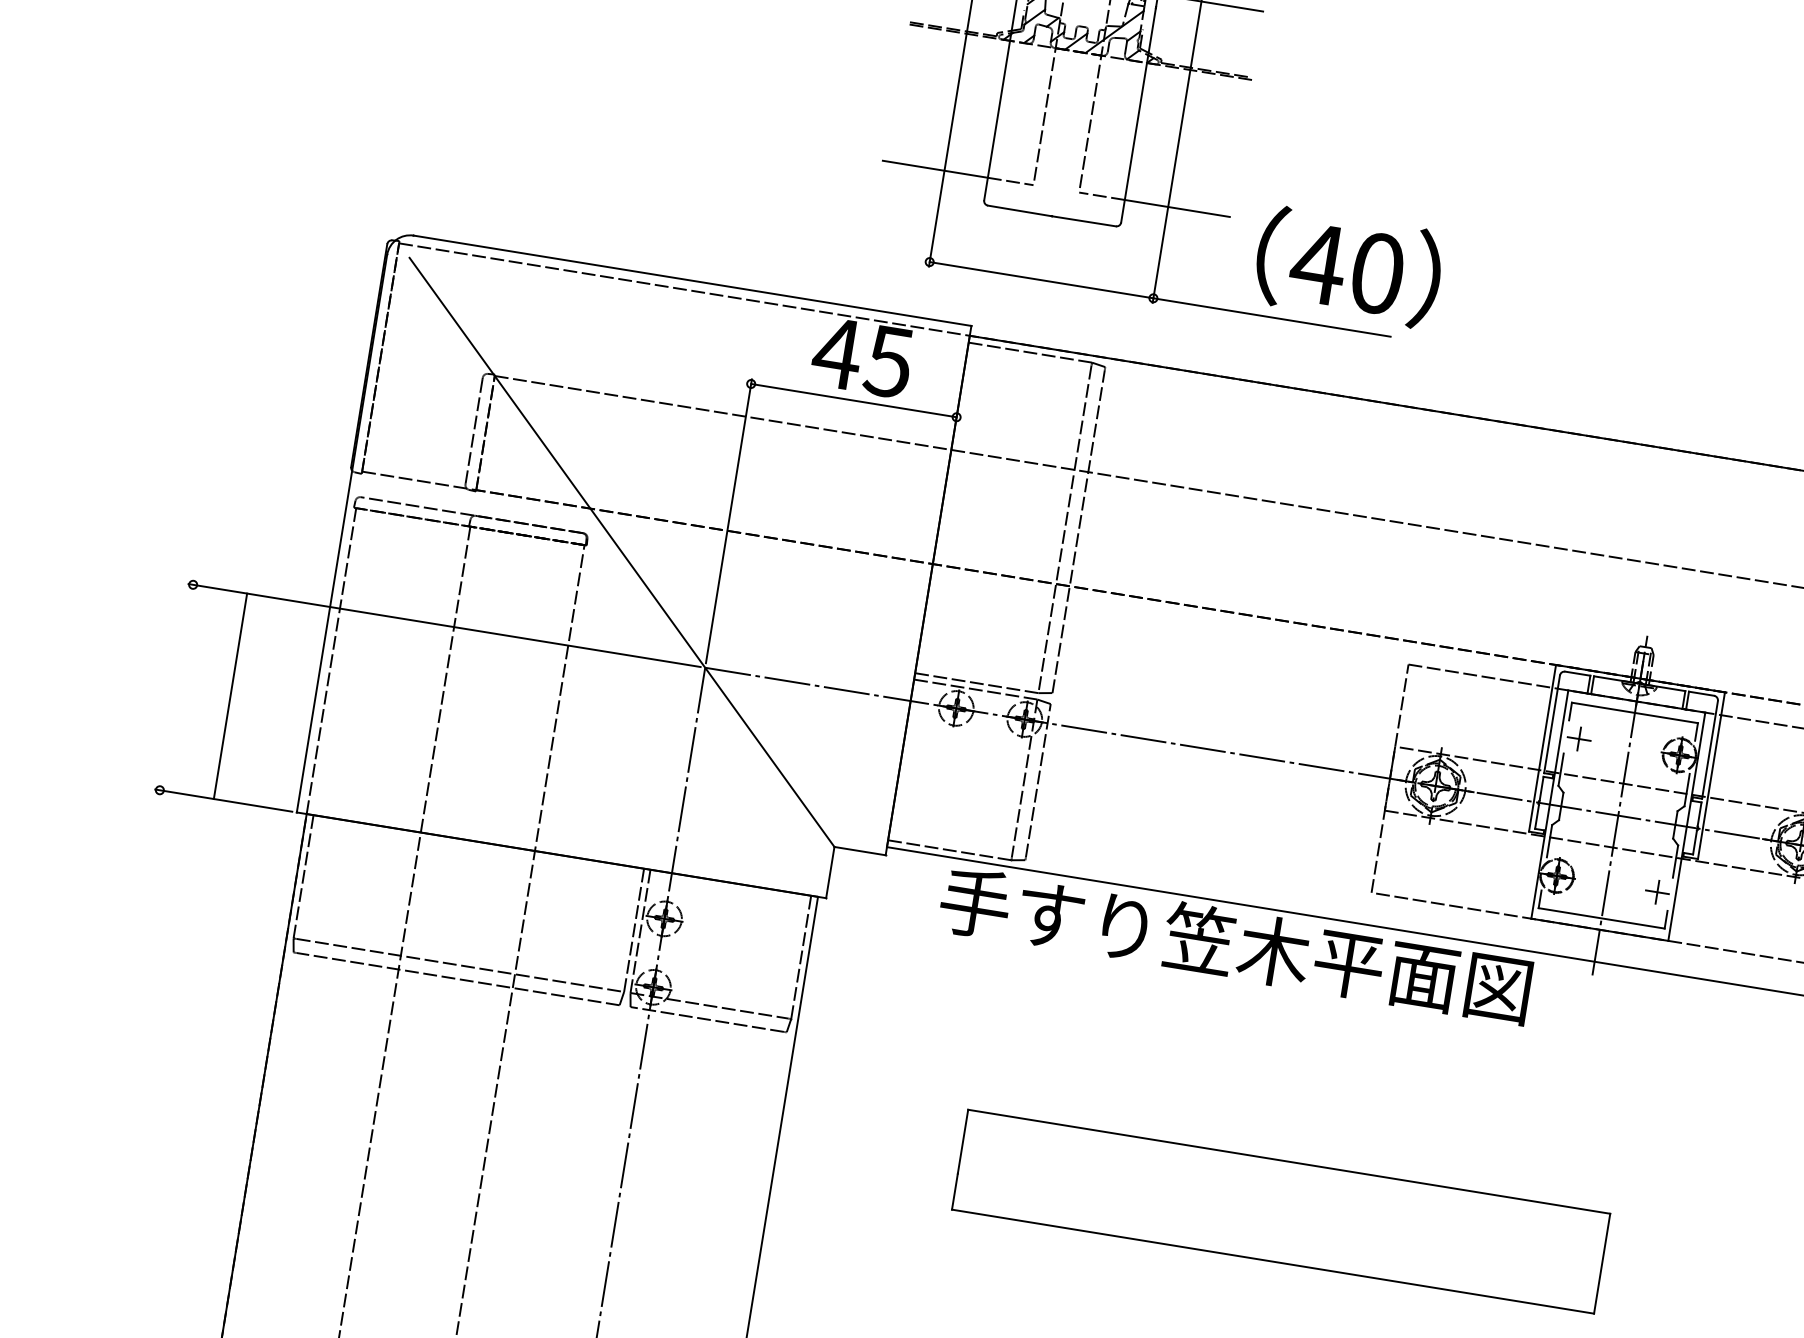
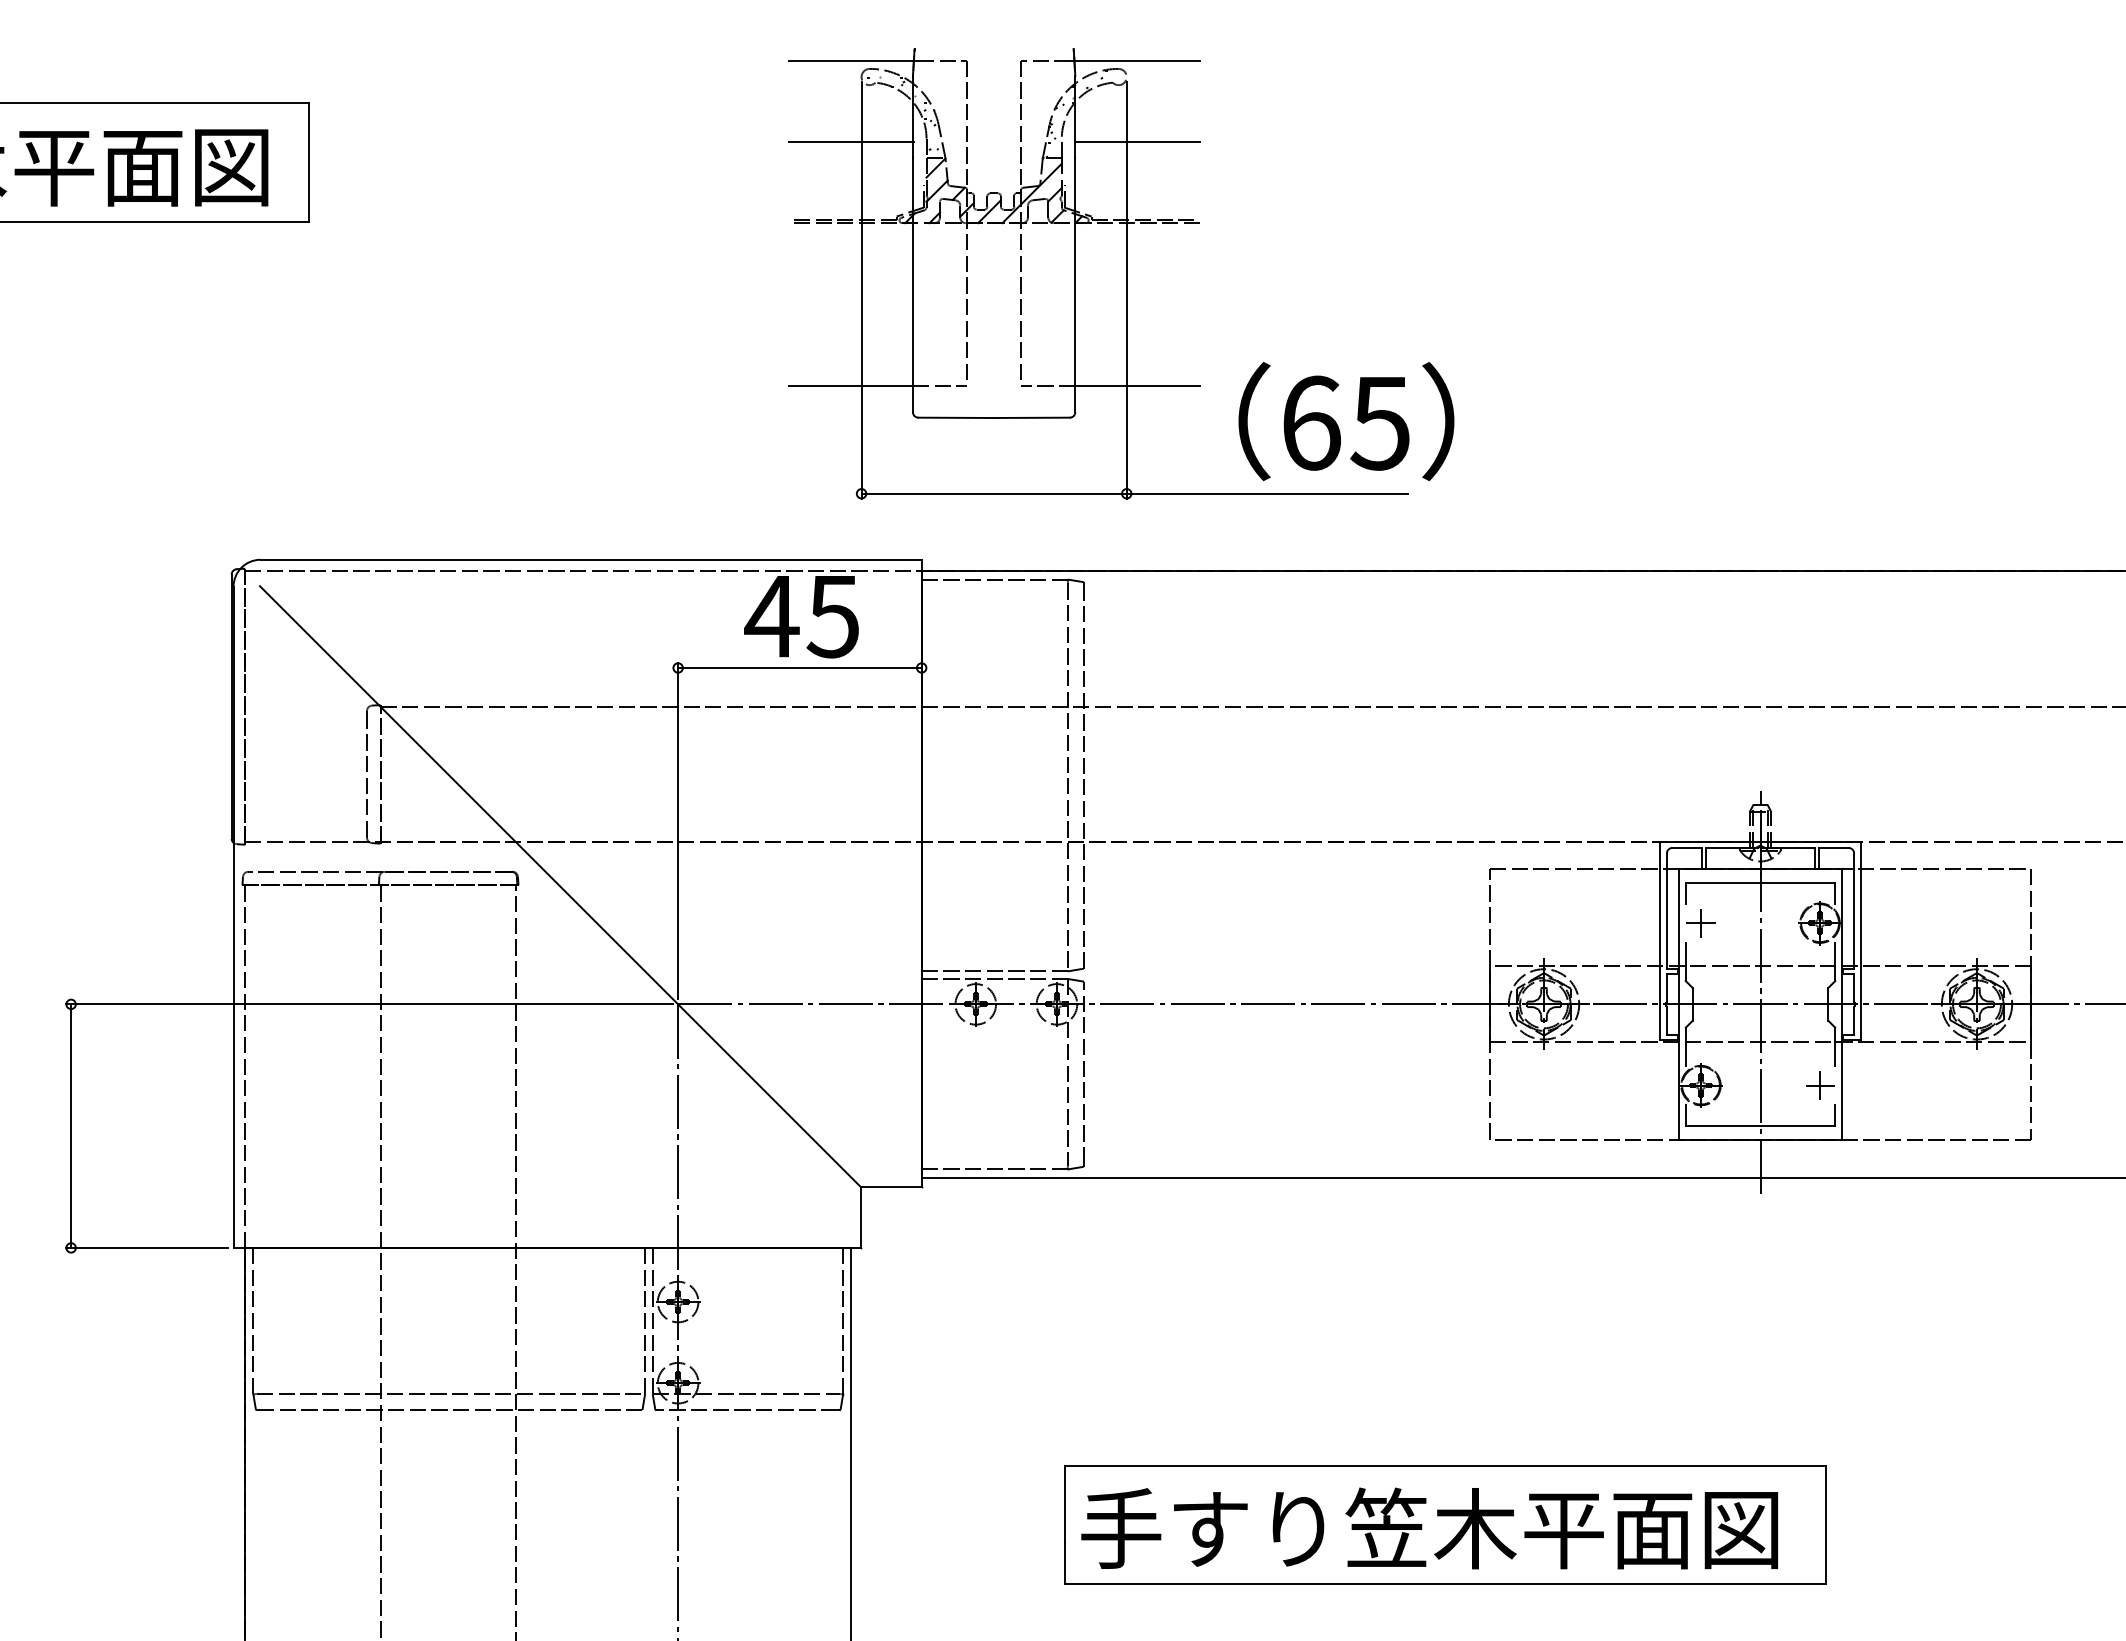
text: (1346, 267) -> (1344, 422), 40 -> 65
line: (230, 695) -> (71, 1125), moved
text: (1235, 945) -> (1429, 1528), moved

